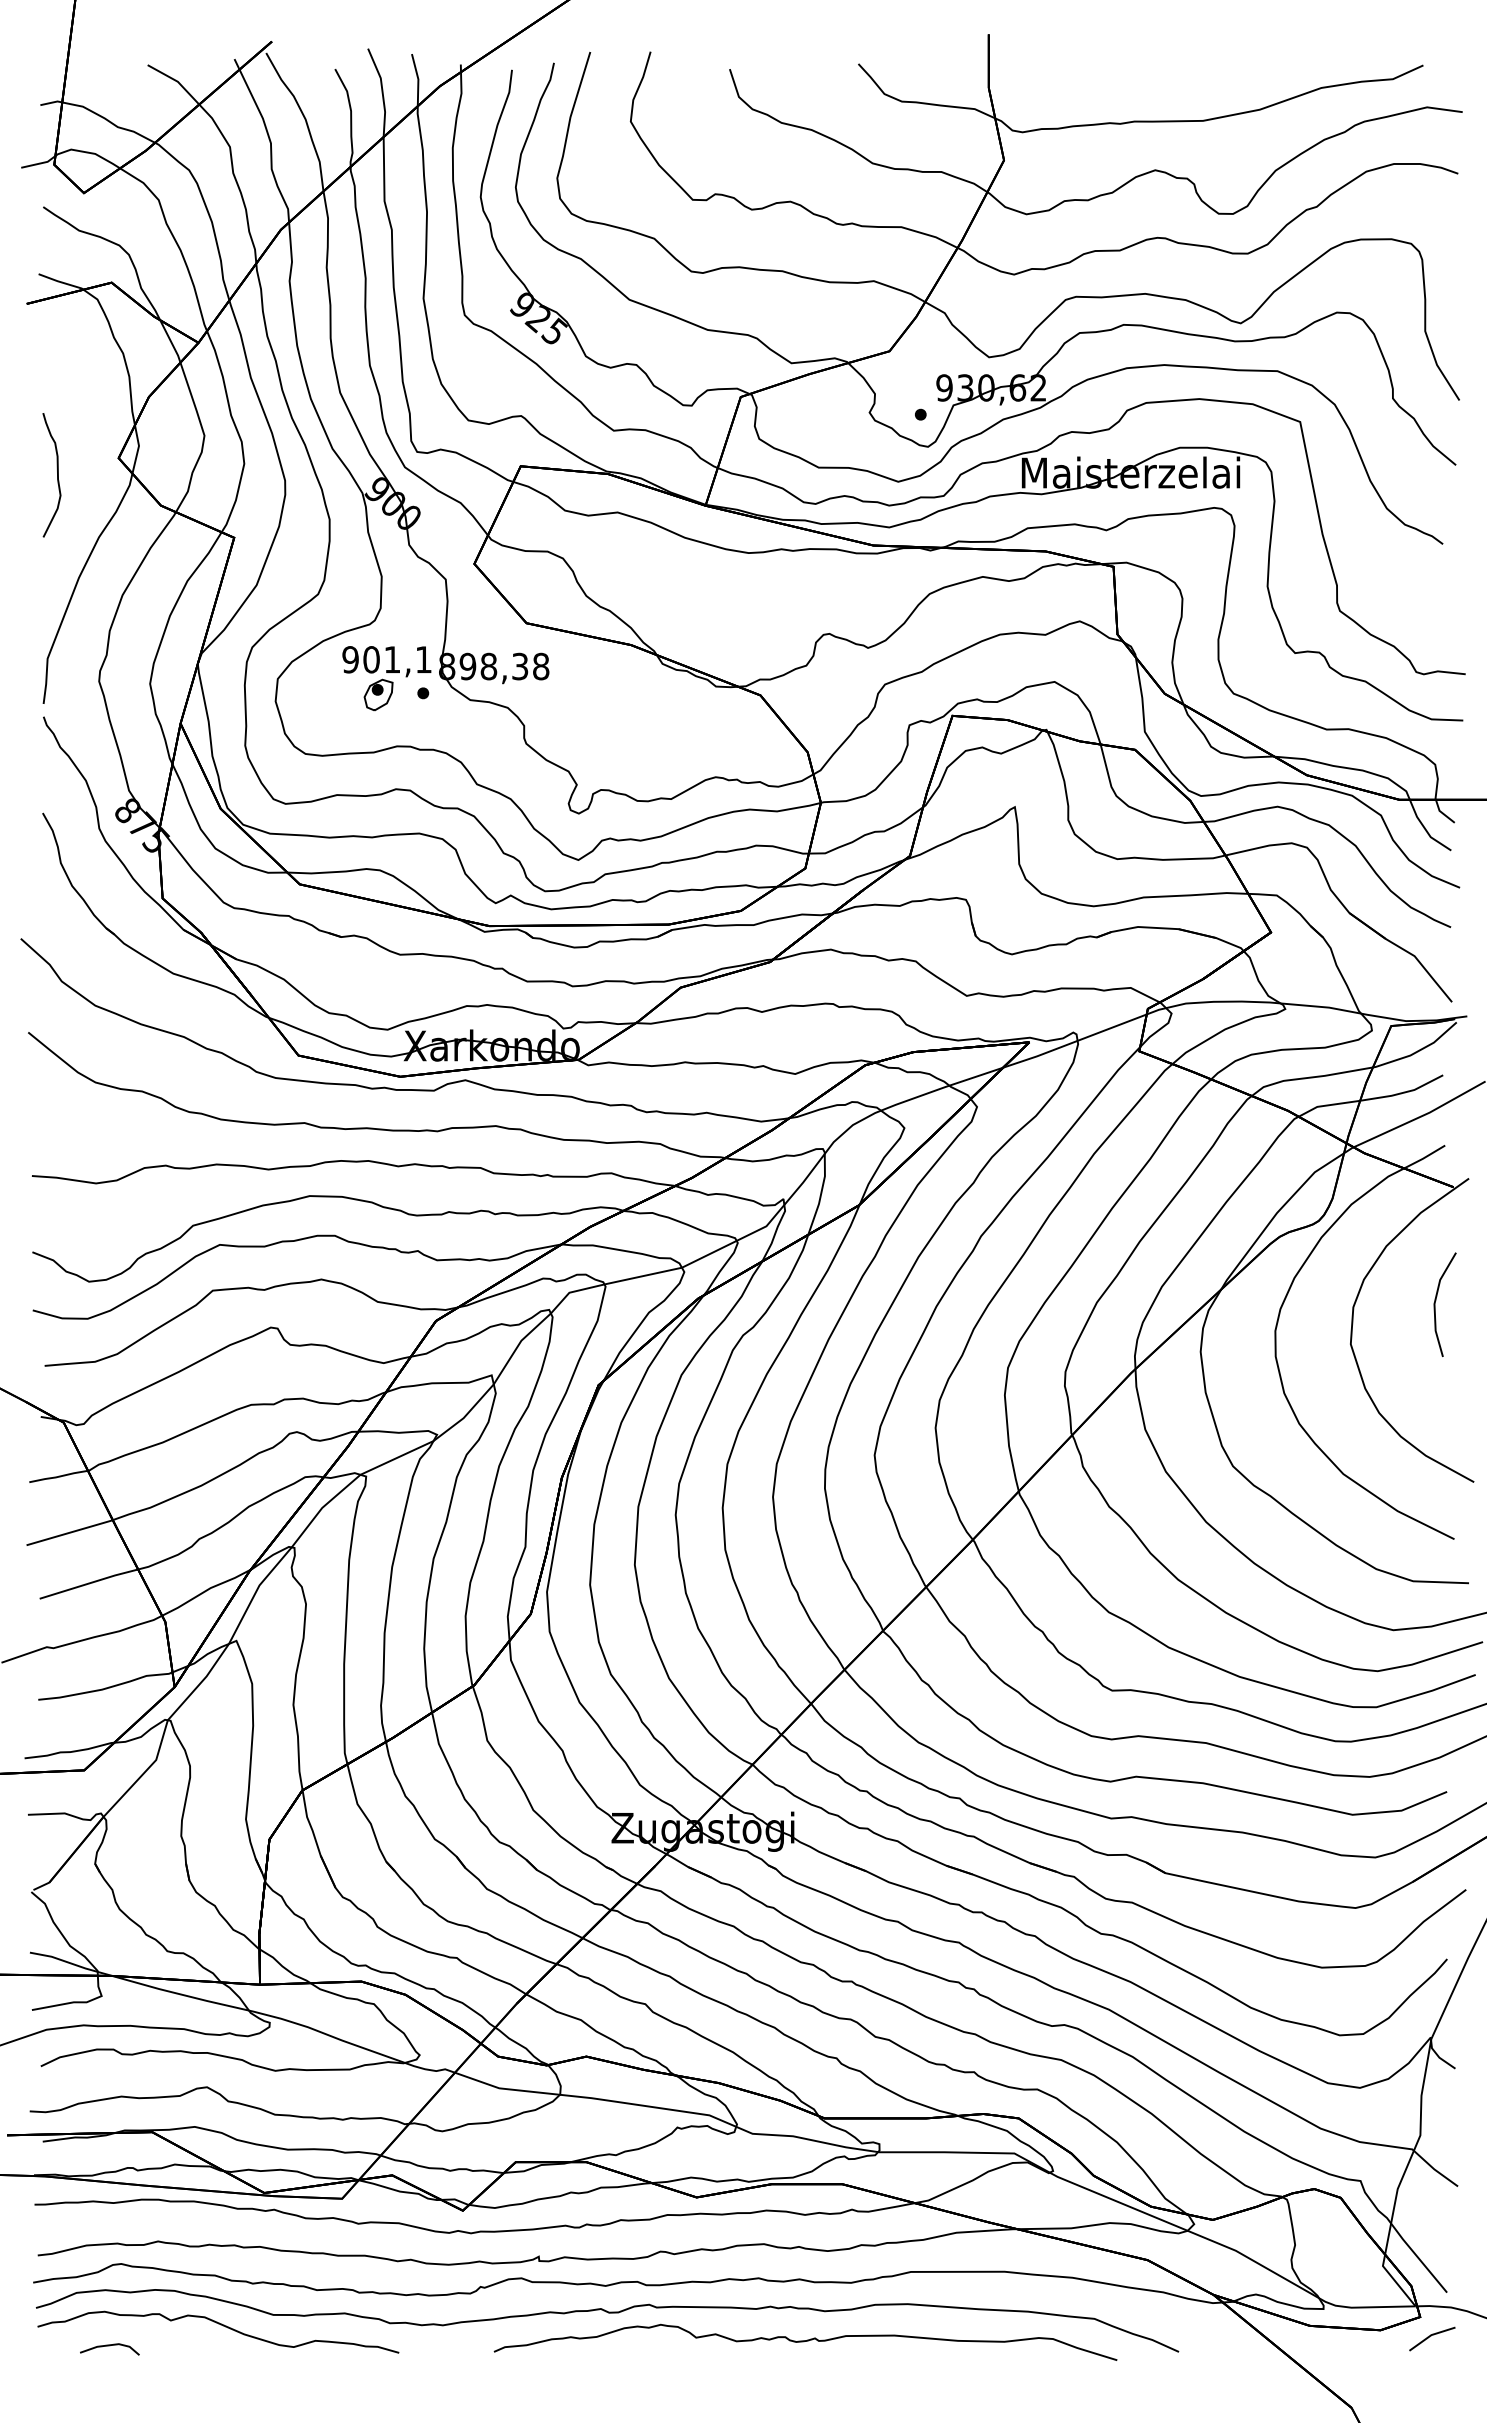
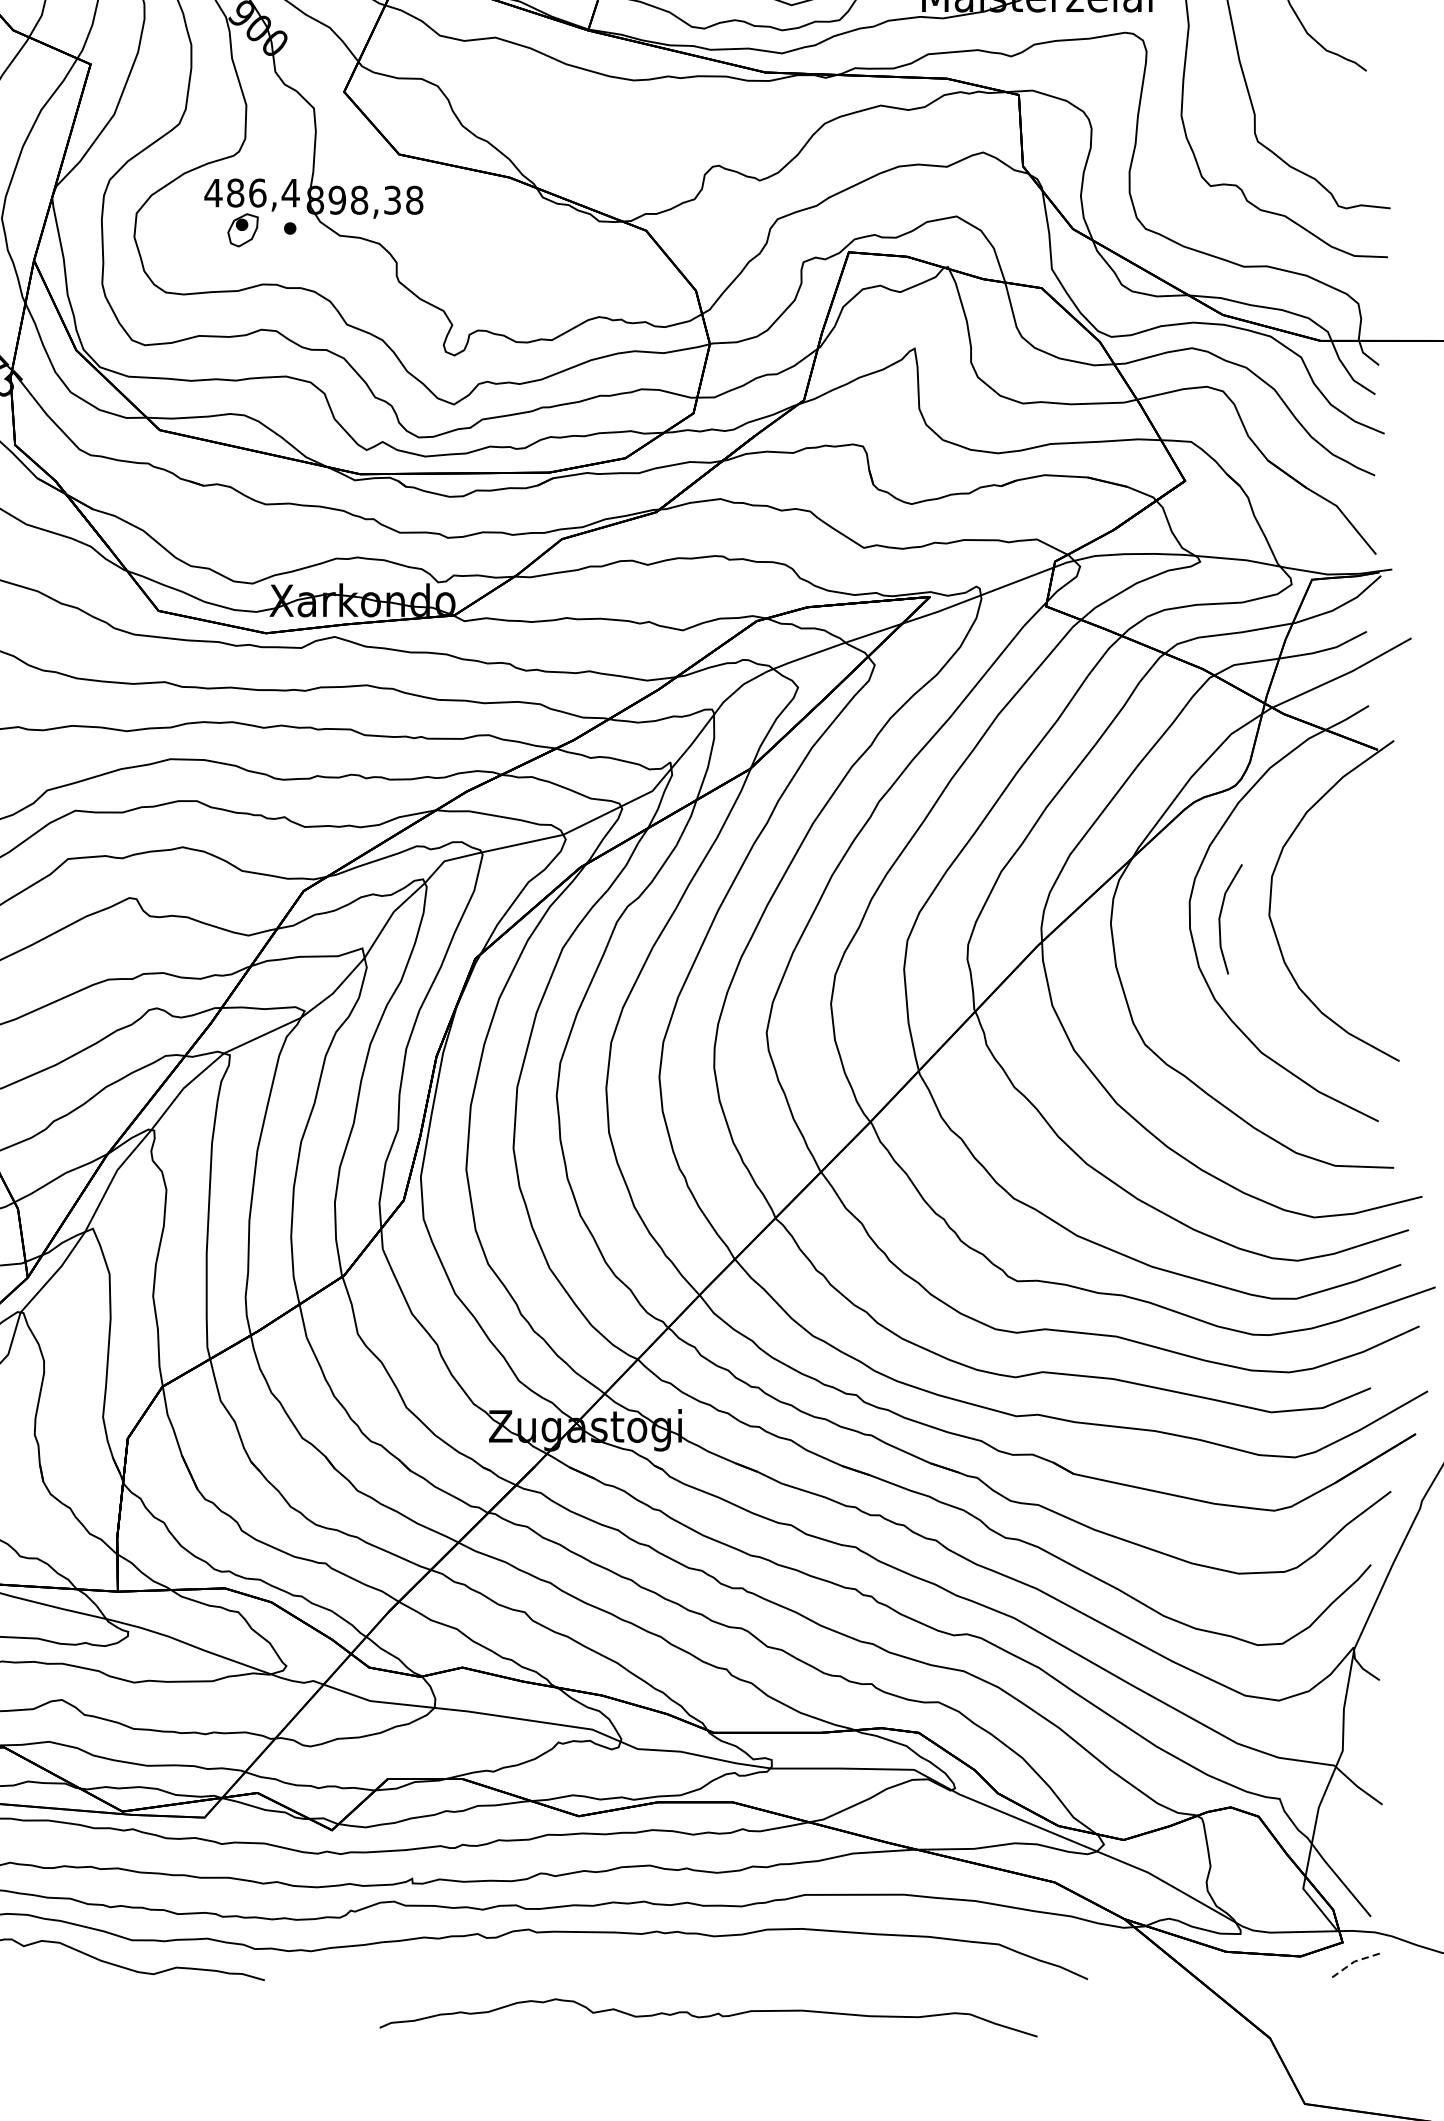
text: (386, 659) -> (251, 192), 901,1 -> 486,4
line: (1436, 1300) -> (1221, 914), moved
line: (1430, 2335) -> (1353, 1961), solid -> dashed
curve: (805, 2341) -> (708, 2016), moved

